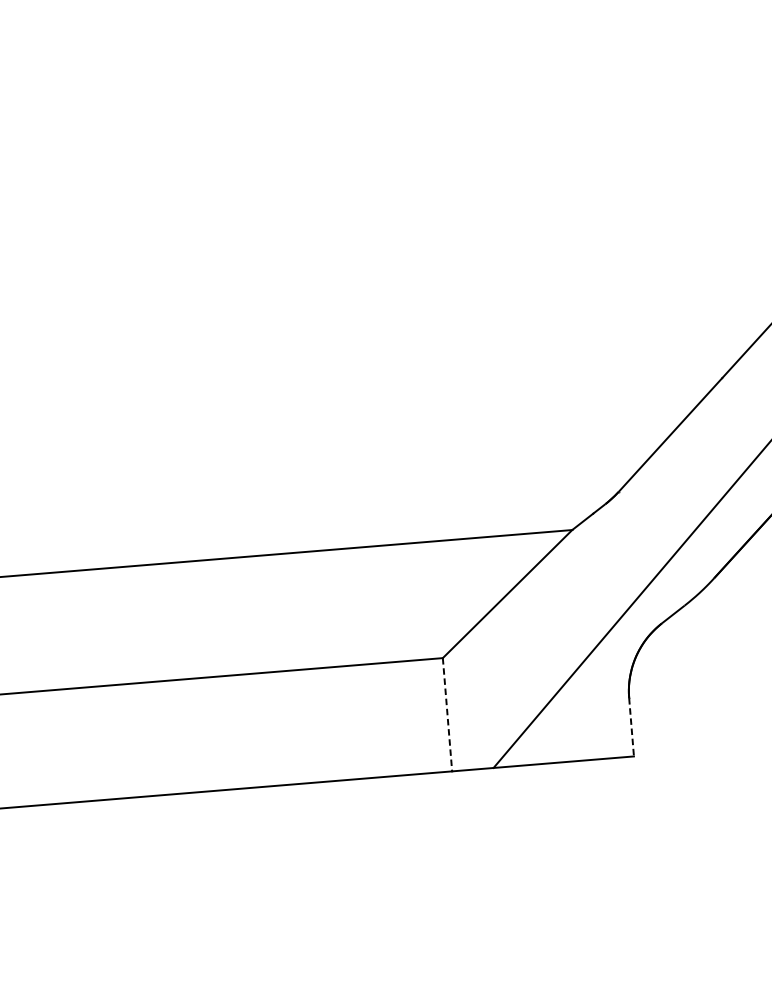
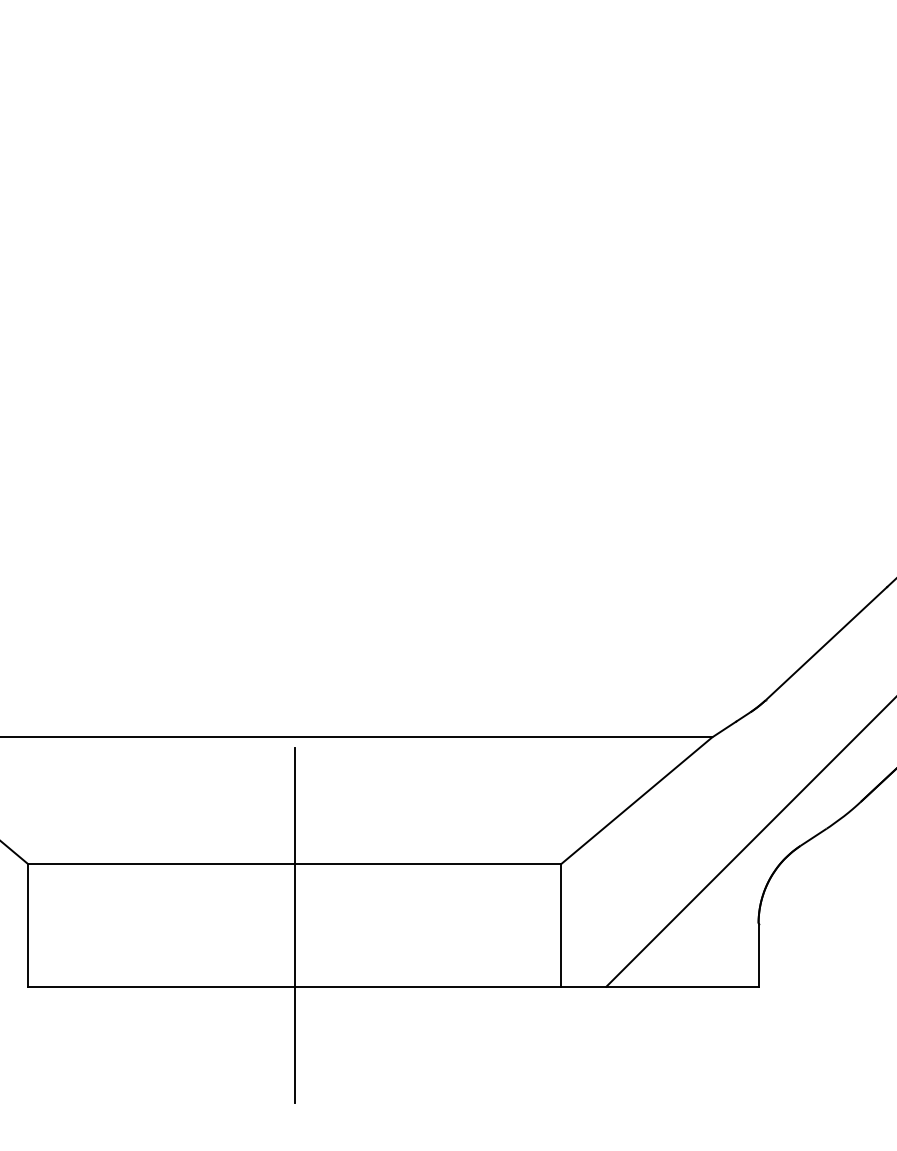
line: (447, 714) -> (561, 925), dashed -> solid
line: (631, 727) -> (758, 955), dashed -> solid
line: (201, 734) -> (294, 924), added

